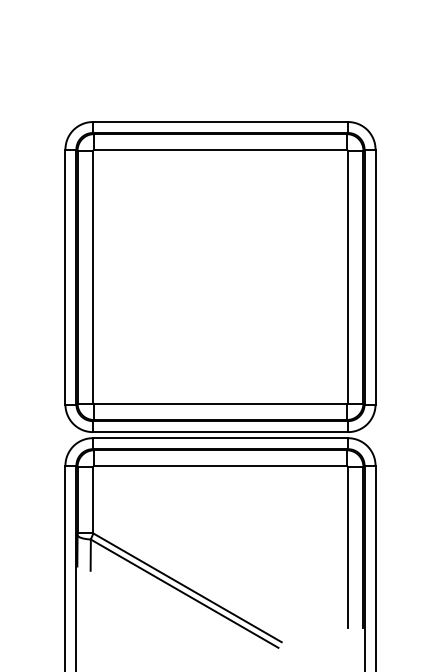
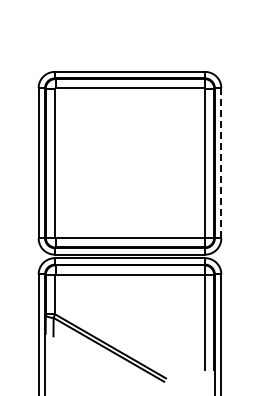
line: (375, 275) -> (221, 162), solid -> dashed

